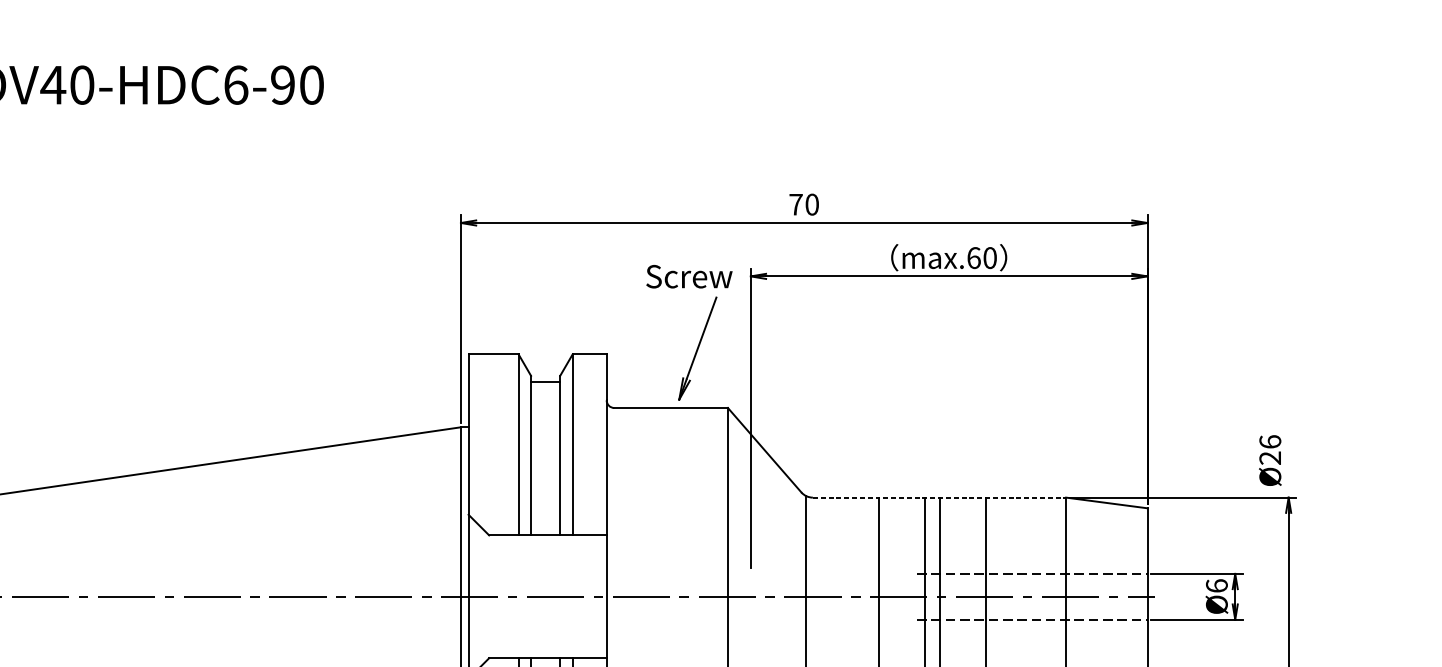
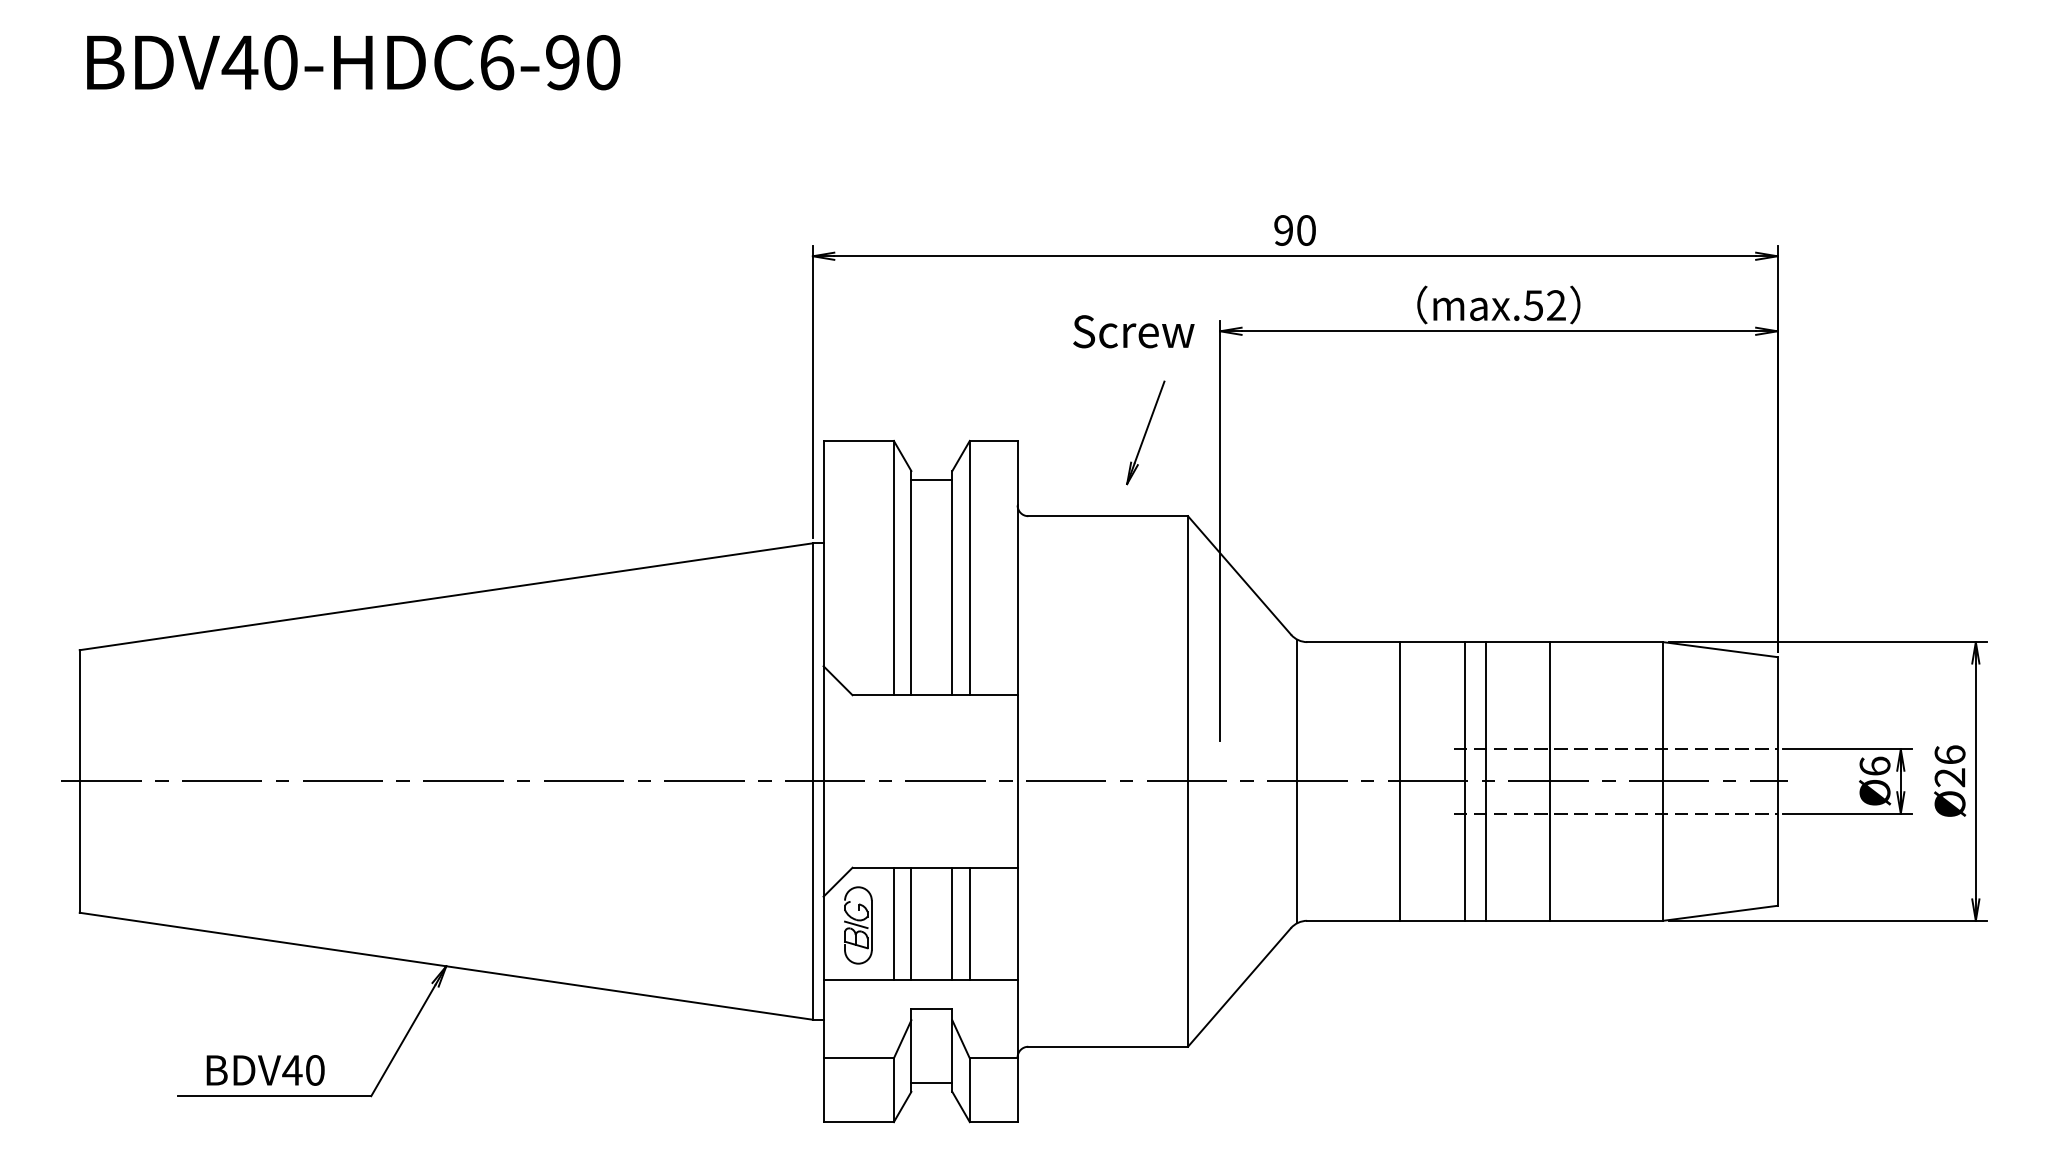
text: (795, 204) -> (1283, 230), 70 -> 90
text: (981, 258) -> (1544, 305), max.60 -> max.52
part: (697, 348) -> (1145, 432), size x0.71
text: (1270, 460) -> (1950, 780), moved
line: (939, 497) -> (1485, 642), dashed -> solid

